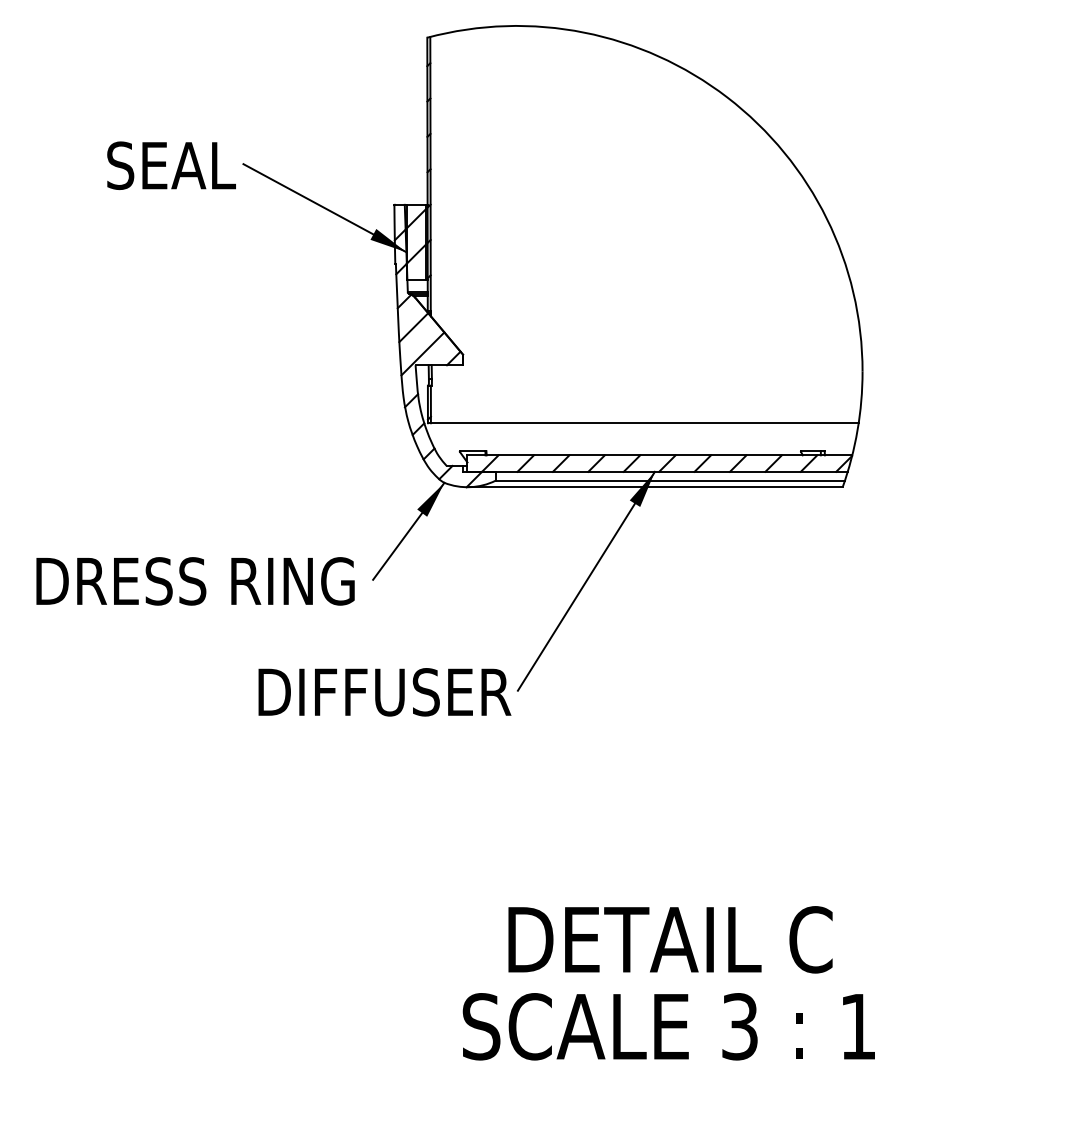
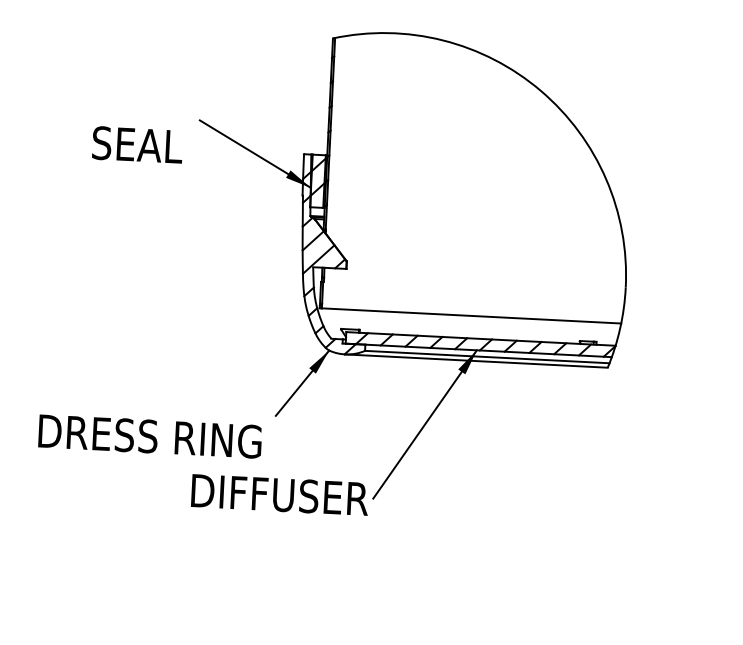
text: (171, 165) -> (137, 144), moved
text: (195, 581) -> (150, 436), moved

